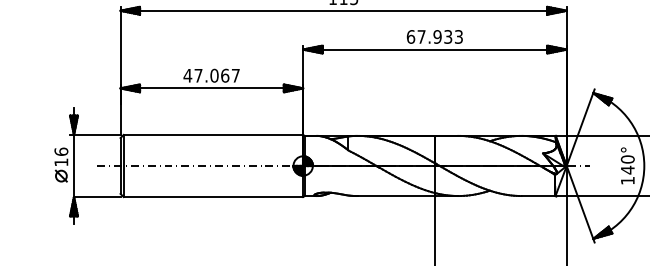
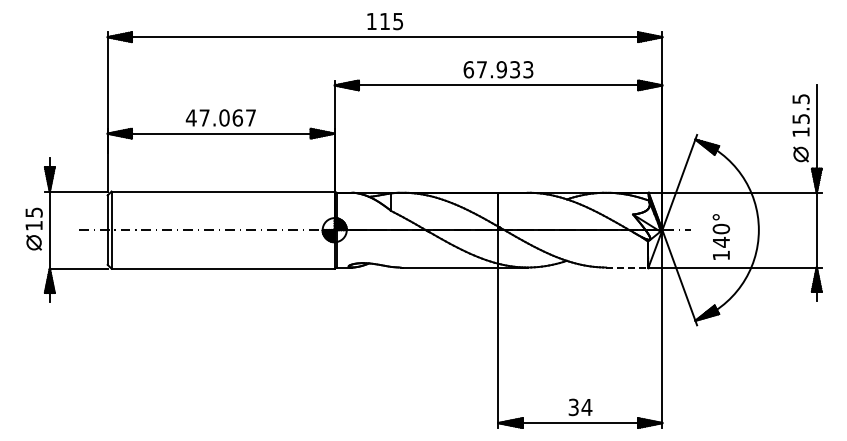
text: (60, 151) -> (33, 212), 16 -> 15
text: (627, 165) -> (720, 236), moved
line: (538, 196) -> (627, 267), solid -> dashed

